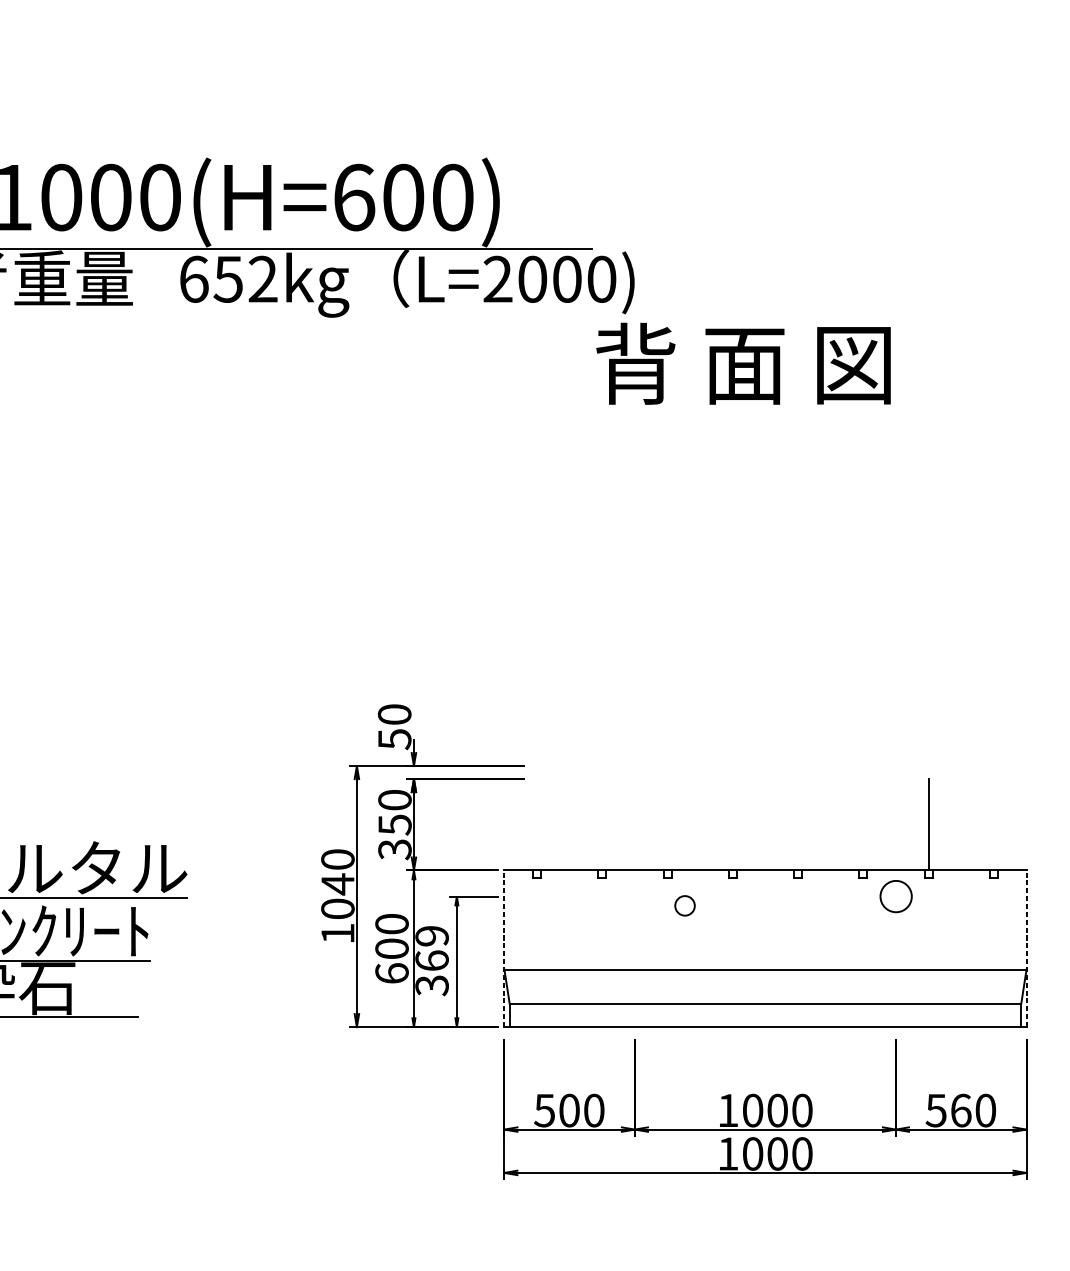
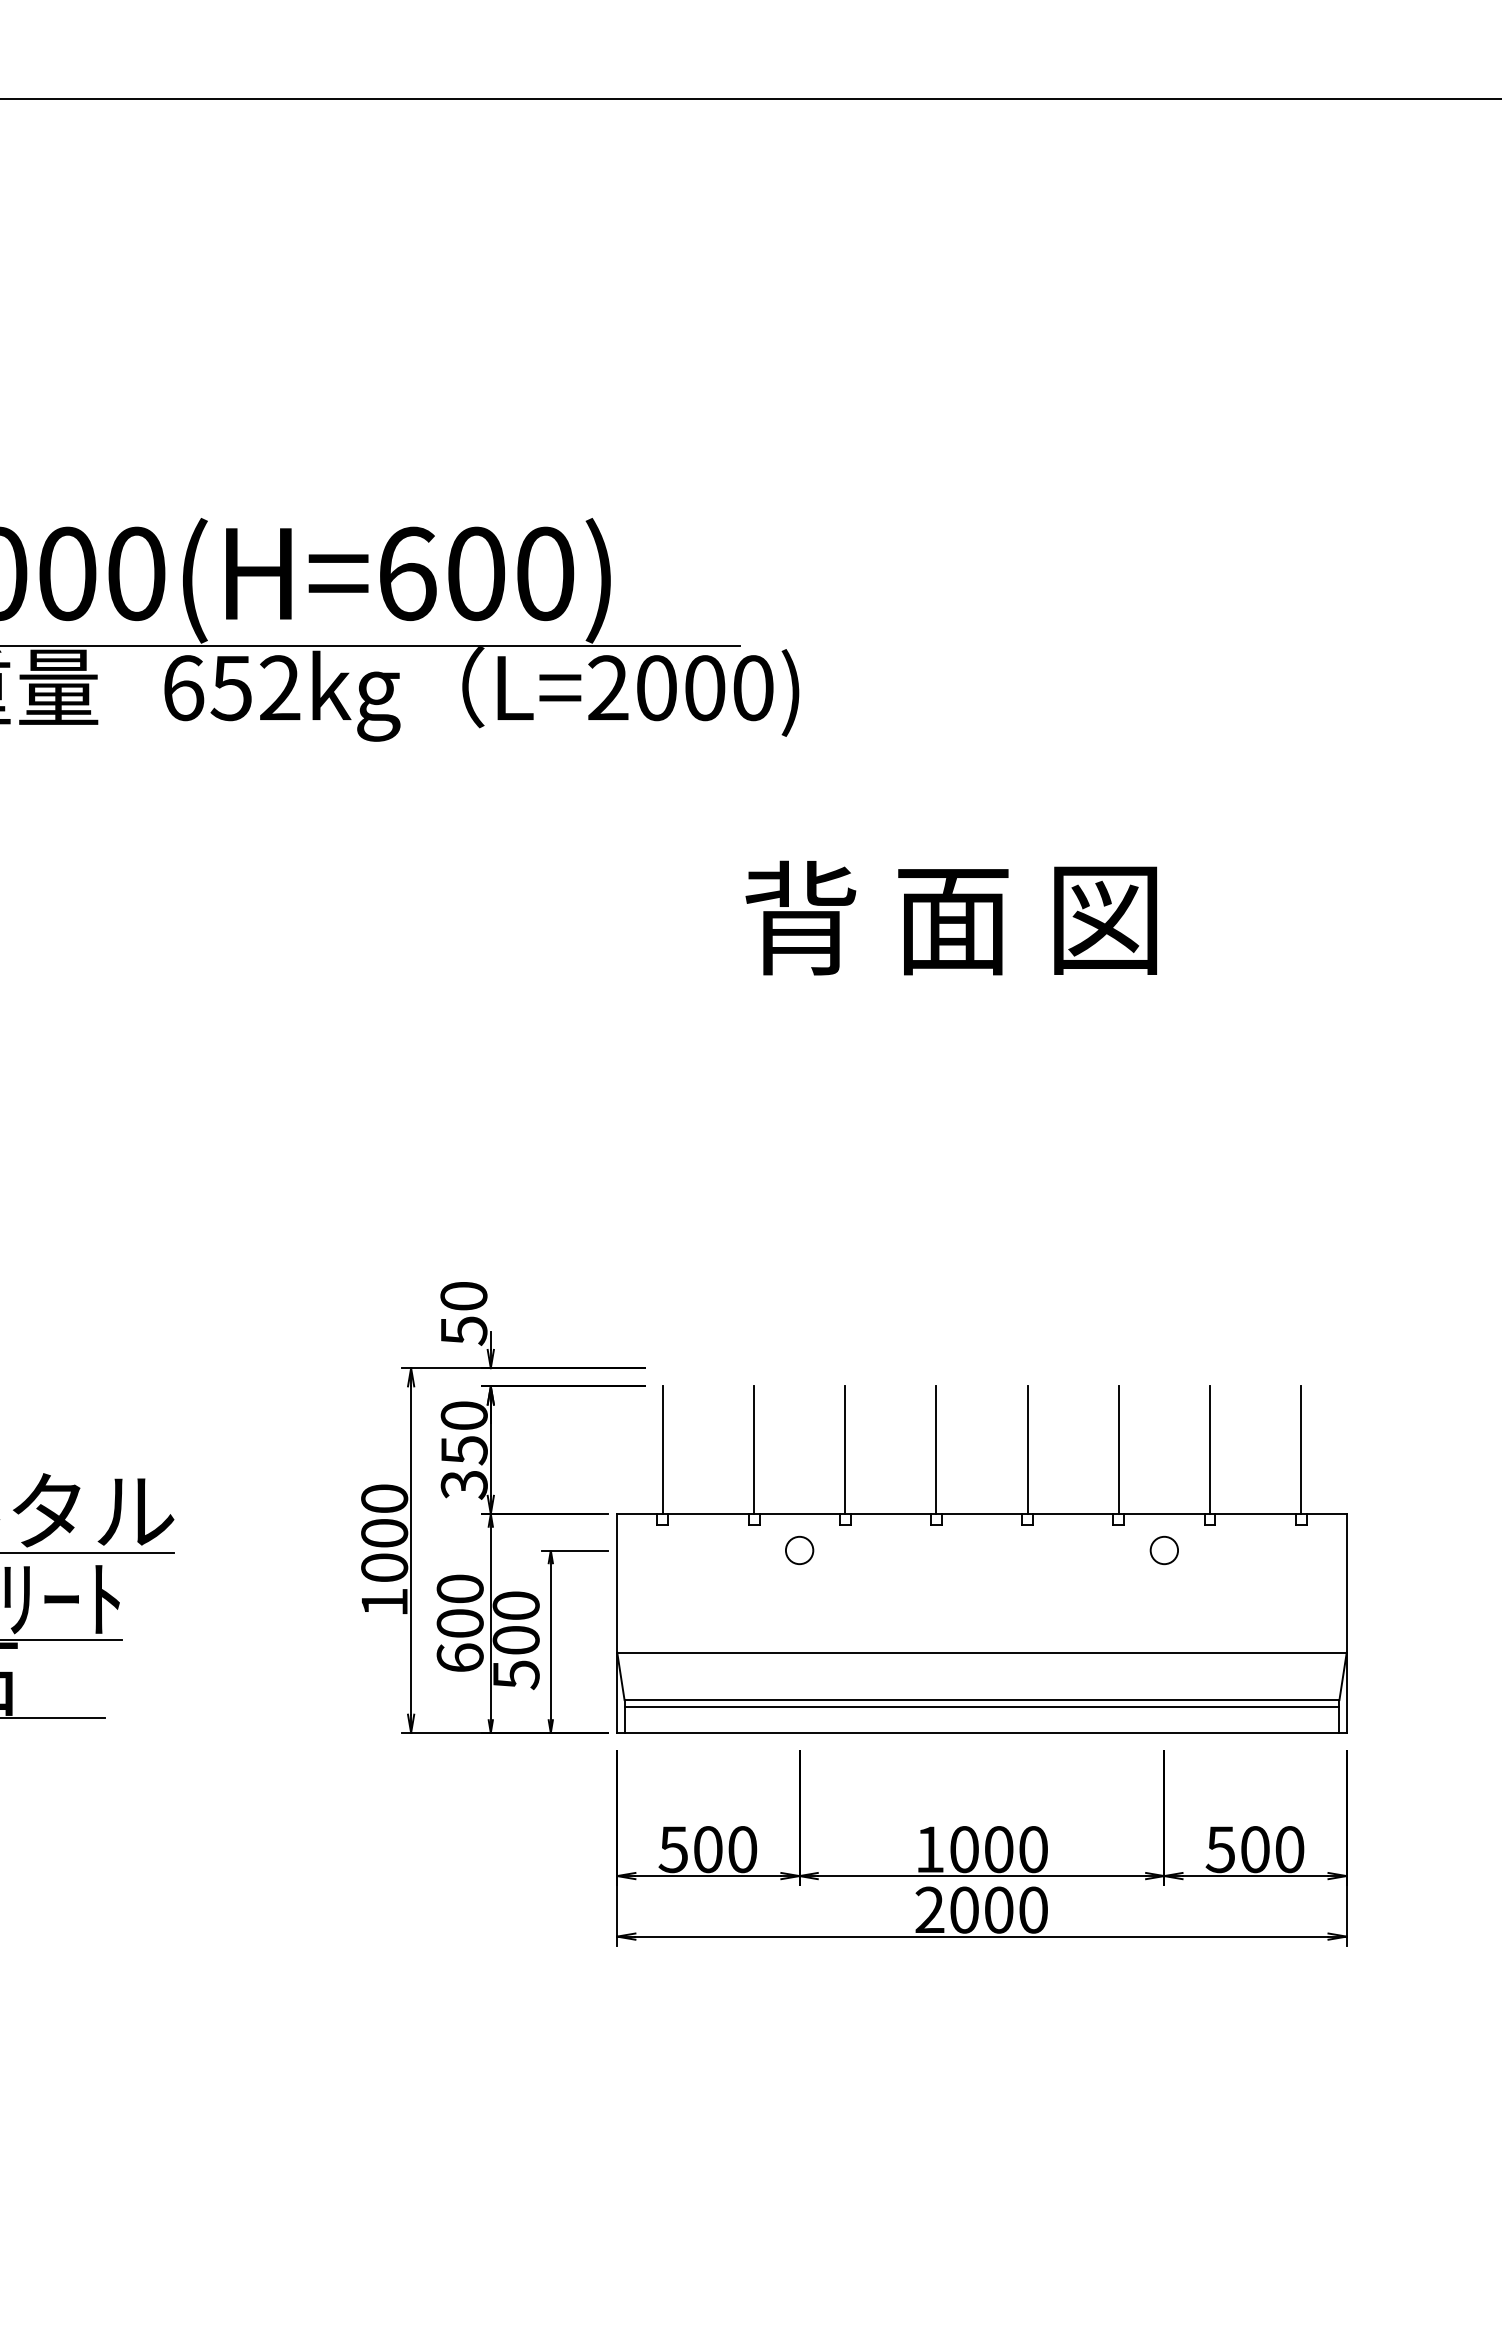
text: (742, 363) -> (950, 917), moved
line: (536, 825) -> (662, 1450), added
line: (602, 825) -> (754, 1450), added
line: (667, 825) -> (845, 1450), added
line: (732, 825) -> (936, 1450), added
line: (798, 825) -> (1027, 1450), added
line: (863, 825) -> (1118, 1450), added
line: (994, 825) -> (1301, 1450), added
text: (337, 884) -> (384, 1533), 1040 -> 1000
circle: (895, 896) -> (1163, 1550), size x0.62
circle: (684, 905) -> (799, 1550), moved
line: (504, 948) -> (617, 1622), dashed -> solid
line: (1026, 948) -> (1346, 1622), dashed -> solid
text: (431, 960) -> (515, 1640), 369 -> 500
line: (765, 1008) -> (981, 1707), added
text: (961, 1110) -> (1255, 1849), 560 -> 500
text: (727, 1153) -> (929, 1909), 1000 -> 2000

